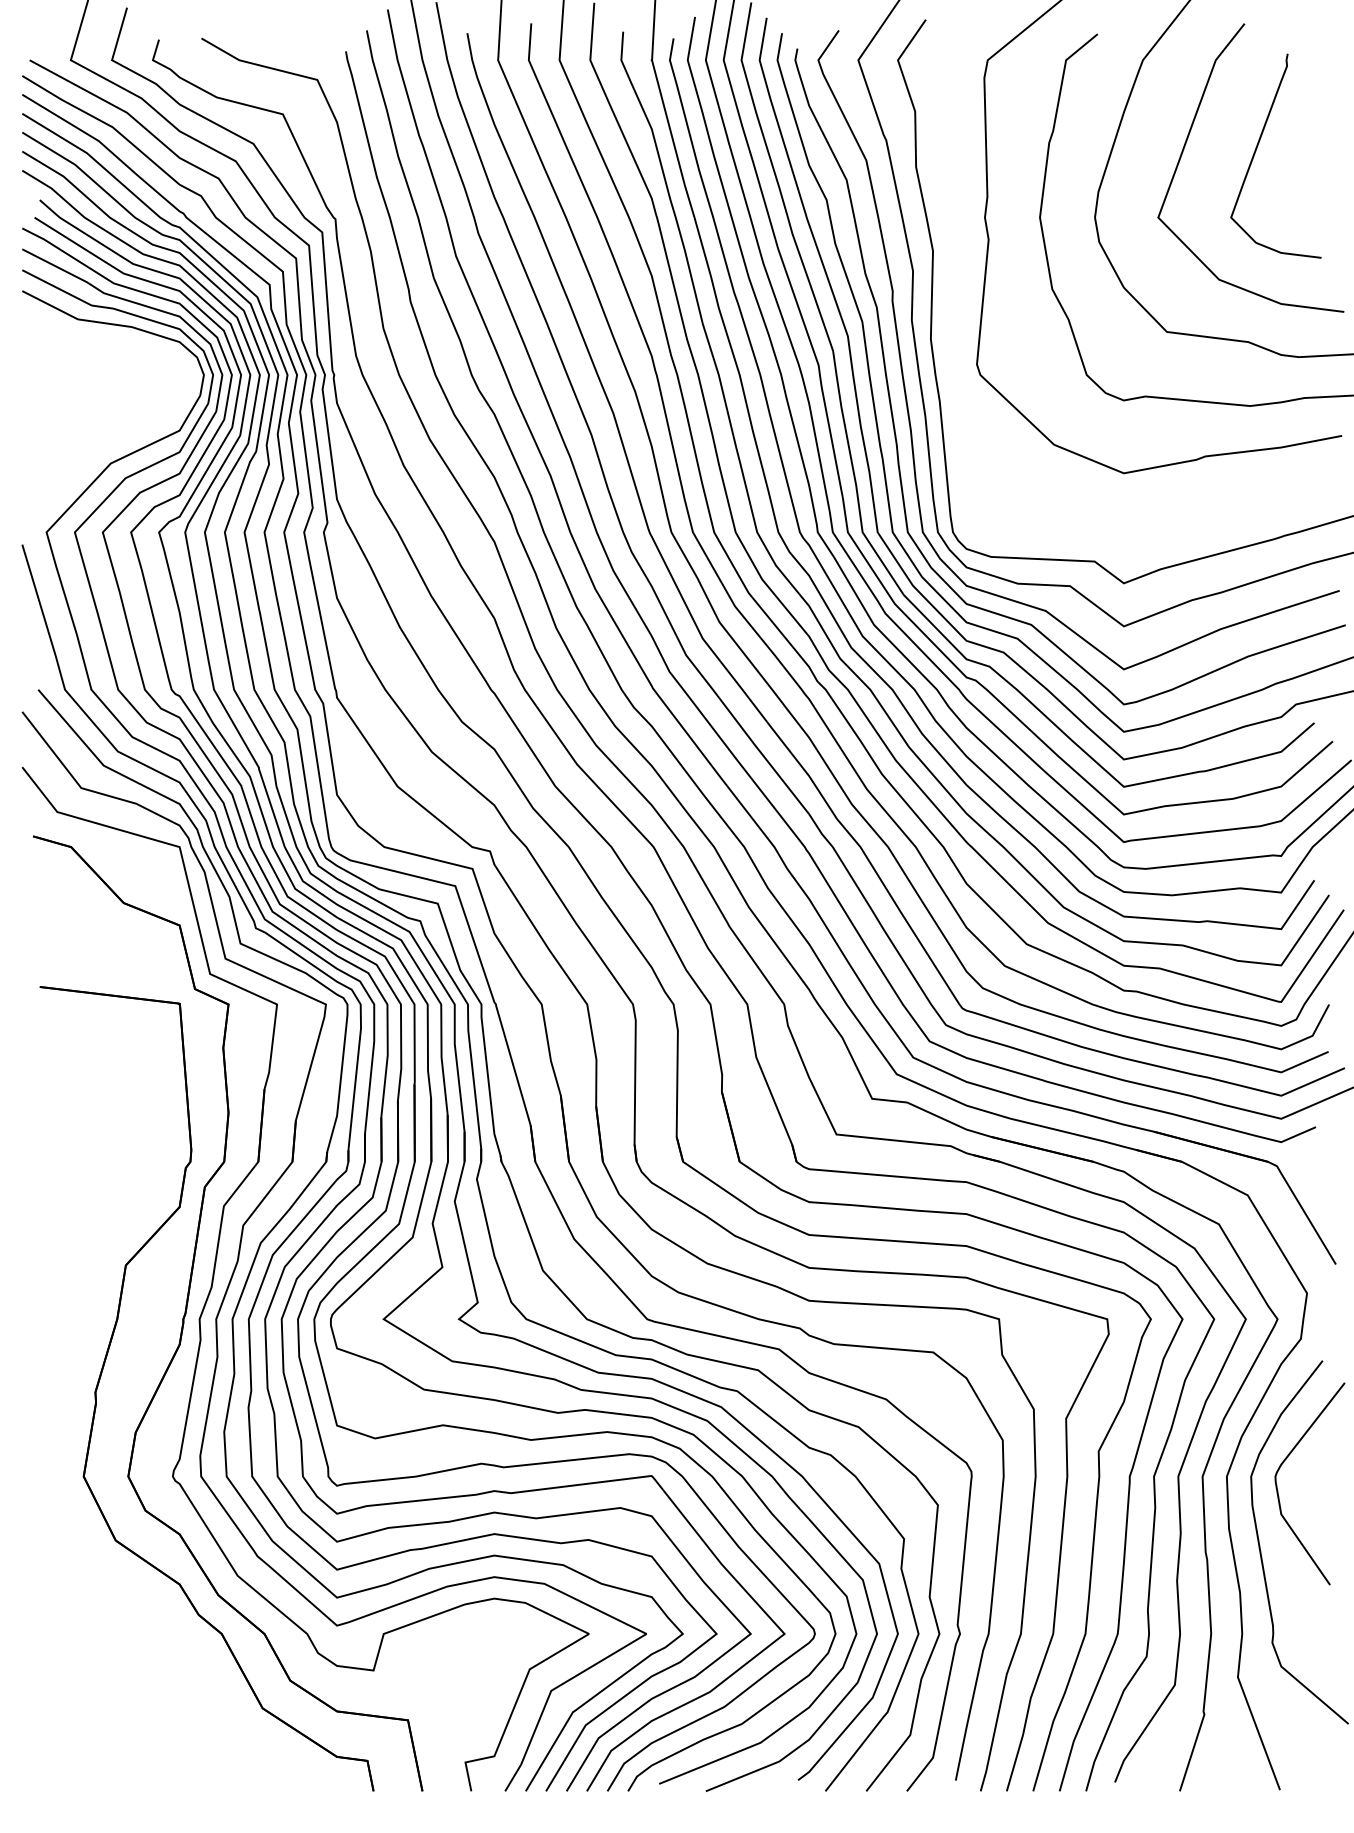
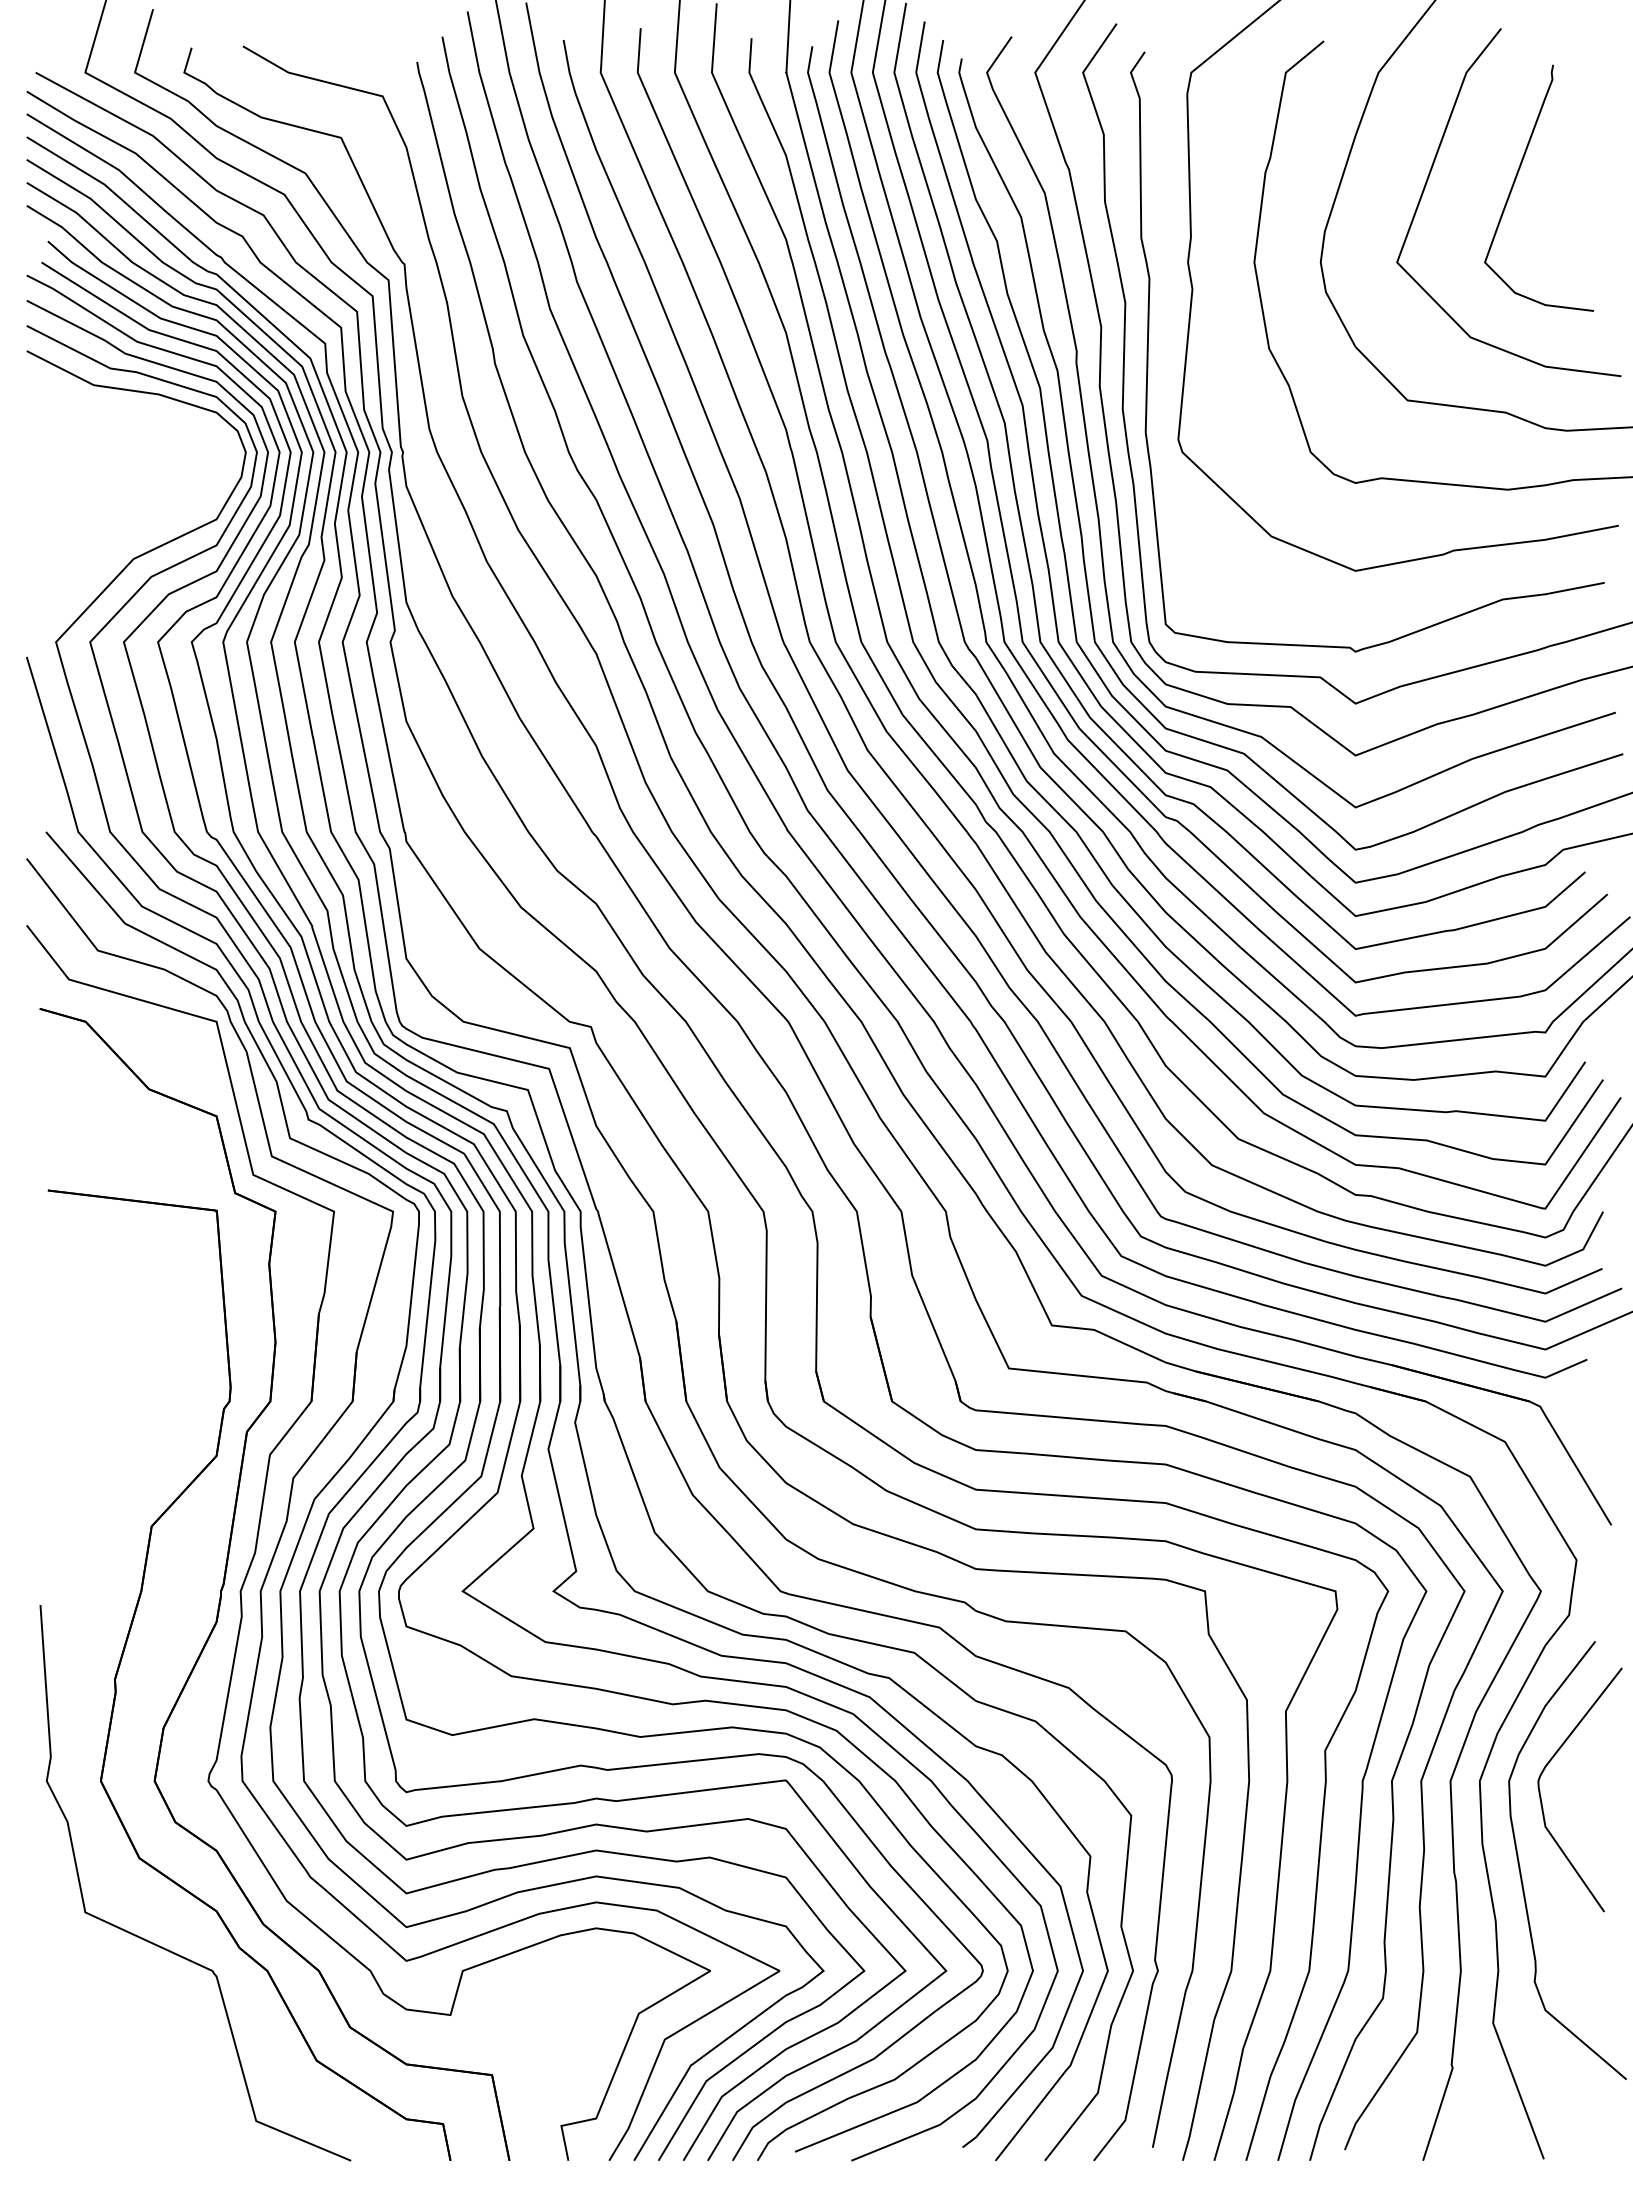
curve: (953, 275) -> (1149, 332), added
curve: (136, 1614) -> (164, 1947), added

